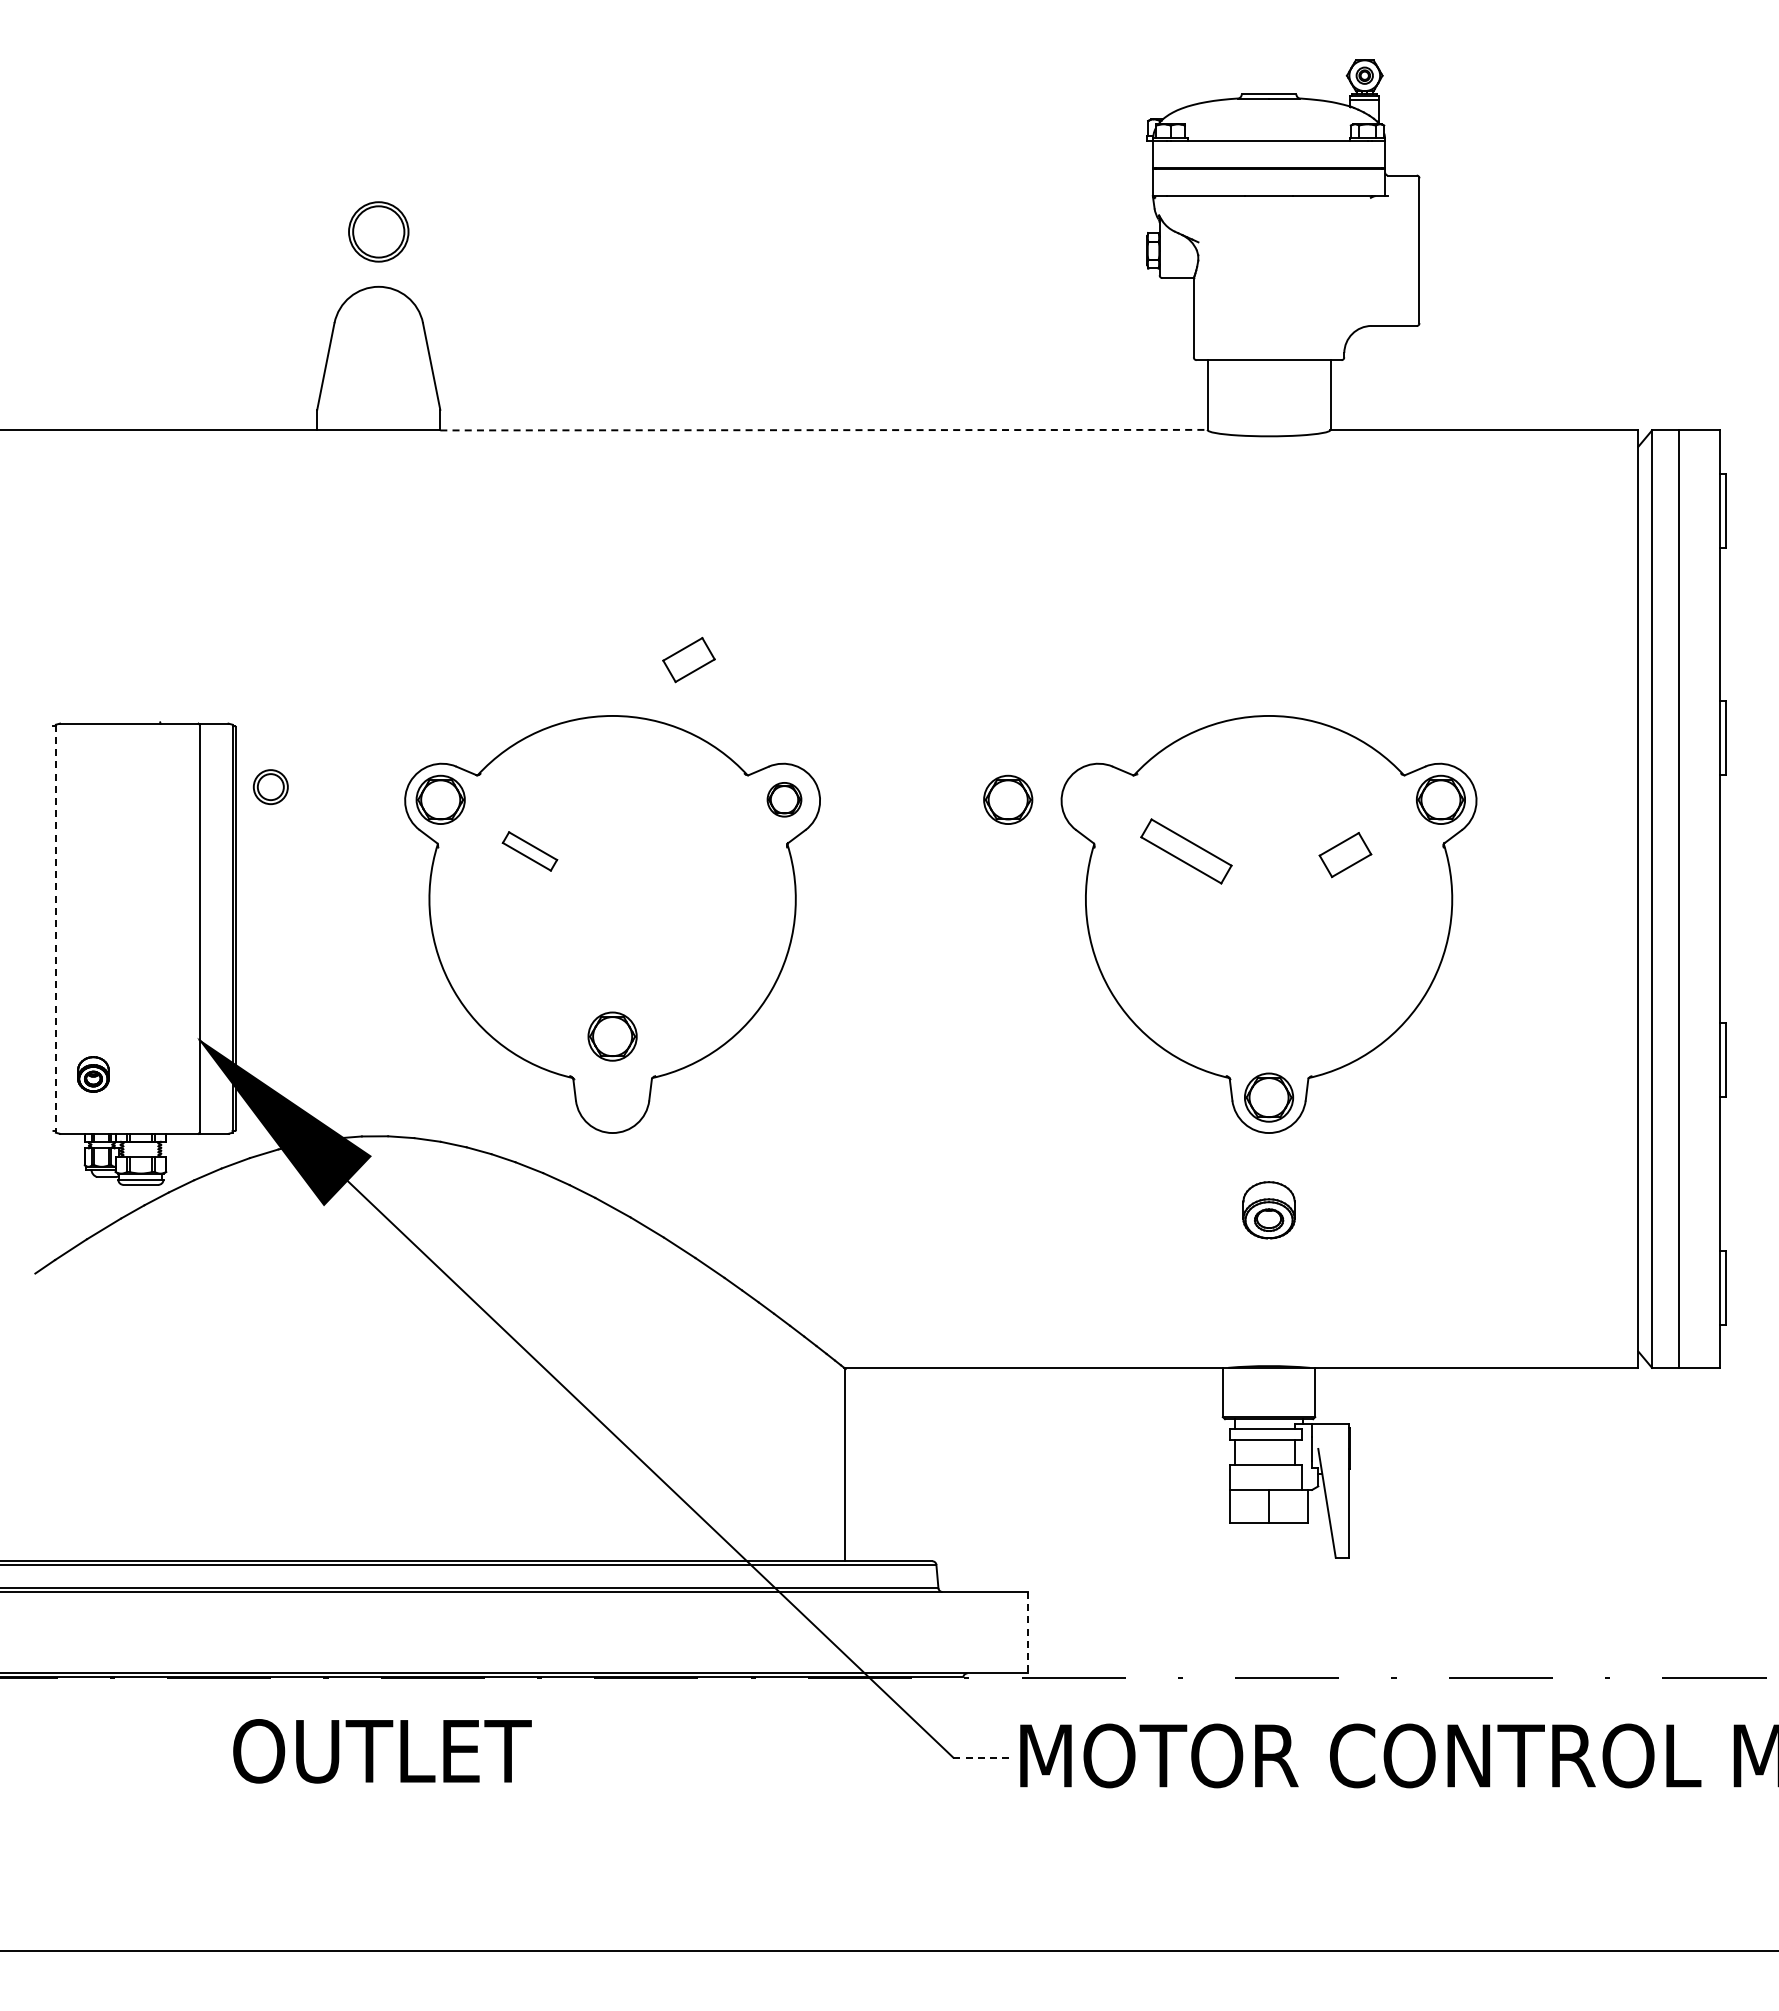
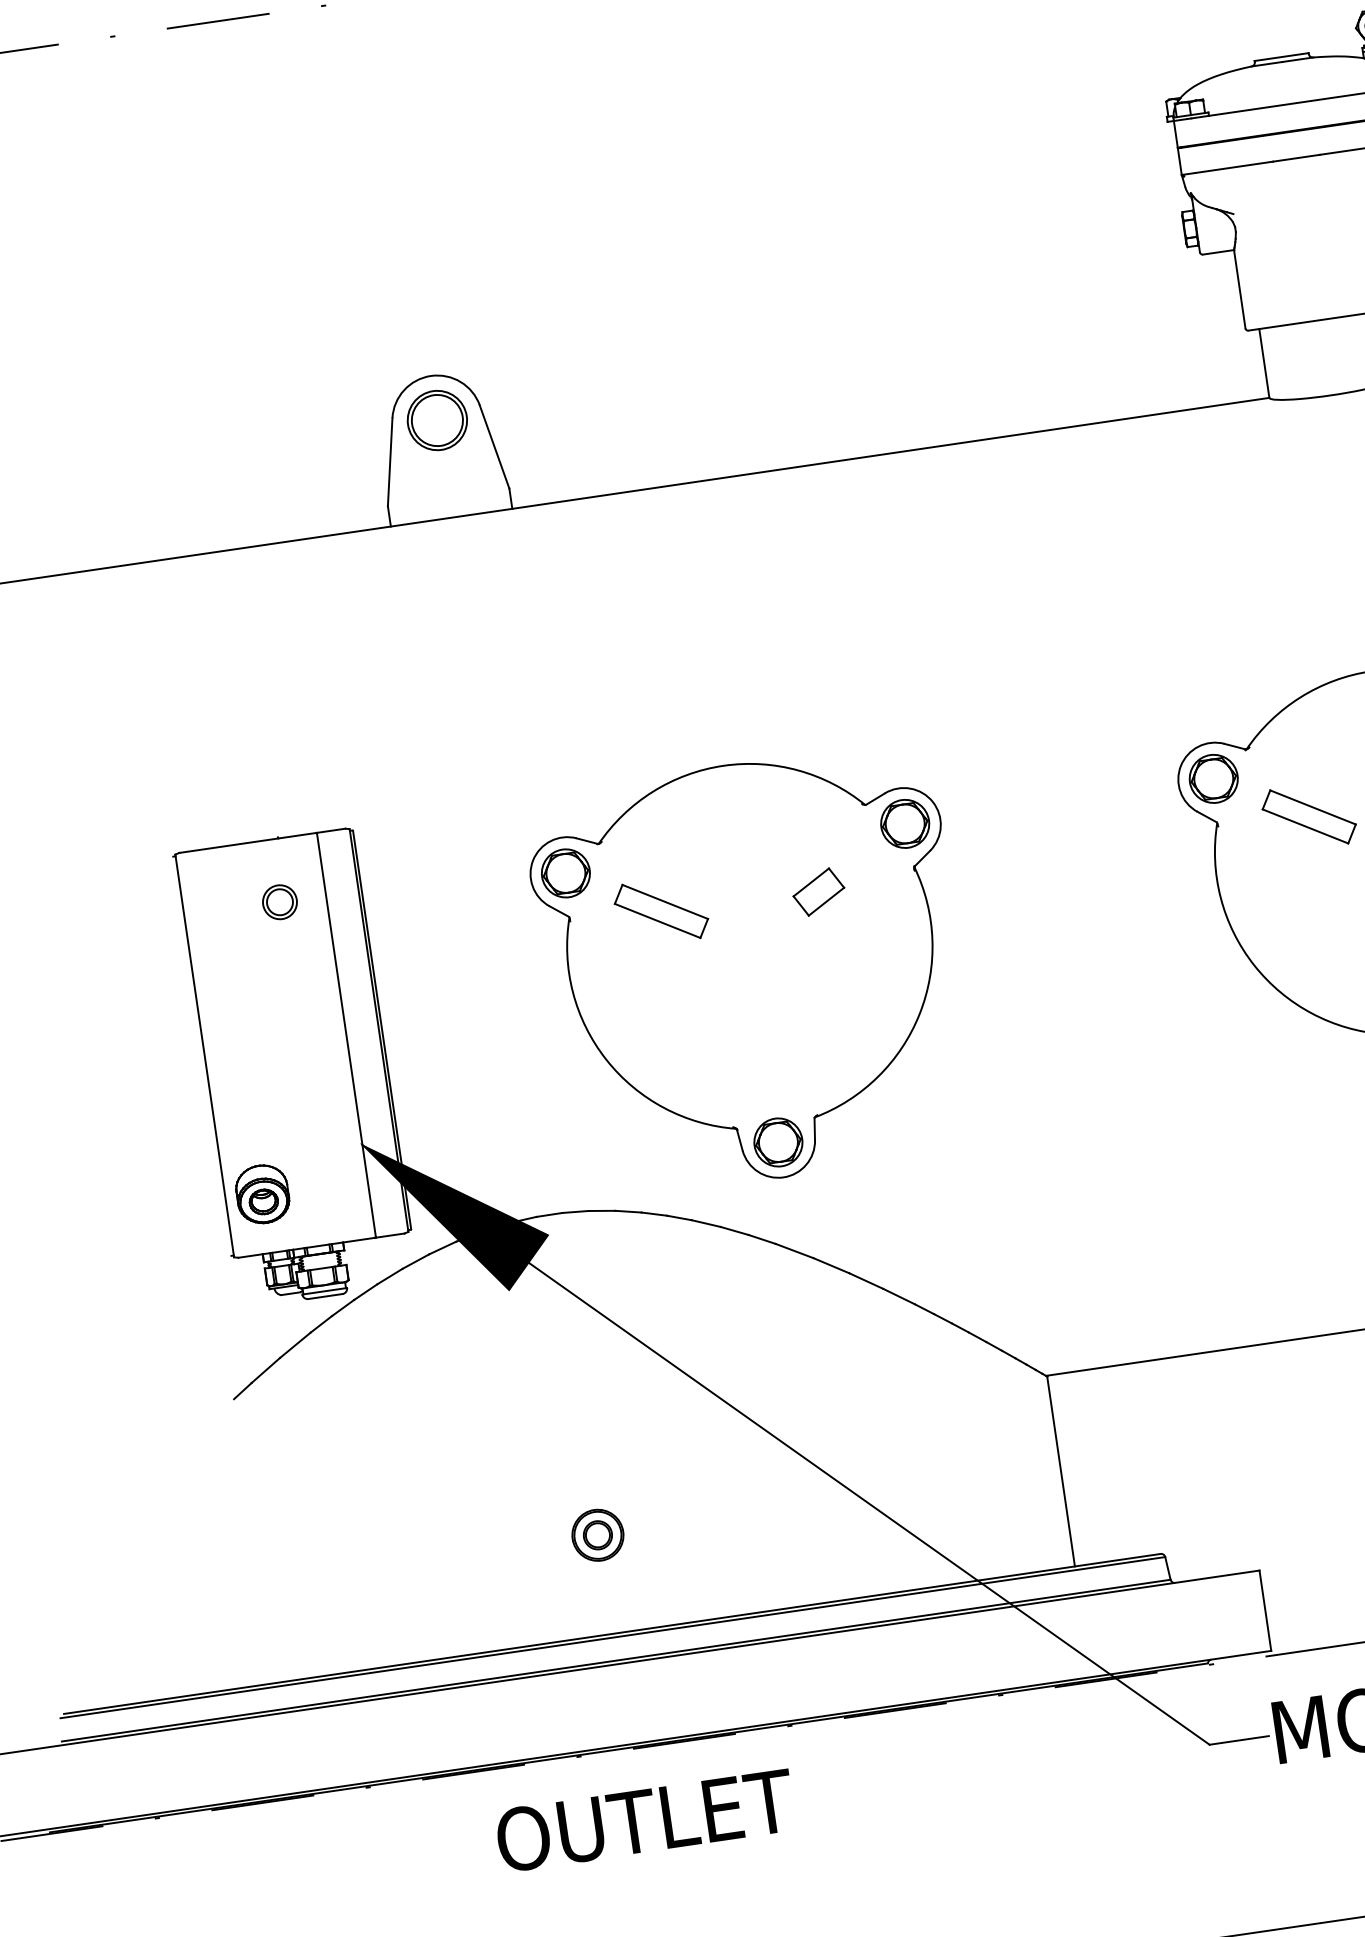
part: (378, 231) -> (437, 420), moved
line: (823, 430) -> (890, 453), dashed -> solid
part: (688, 660) -> (818, 892), moved
part: (270, 787) -> (279, 902), moved
part: (784, 799) -> (905, 823), size x1.43
part: (1008, 799) -> (1214, 778), moved
part: (529, 851) -> (660, 911), size x1.67
line: (55, 929) -> (204, 1056), dashed -> solid
part: (612, 1036) -> (778, 1142), moved
part: (93, 1074) -> (262, 1194), size x1.67
part: (376, 1460) -> (597, 1534), added
line: (1028, 1632) -> (1265, 1610), dashed -> solid
line: (983, 1757) -> (1239, 1740), dashed -> solid

